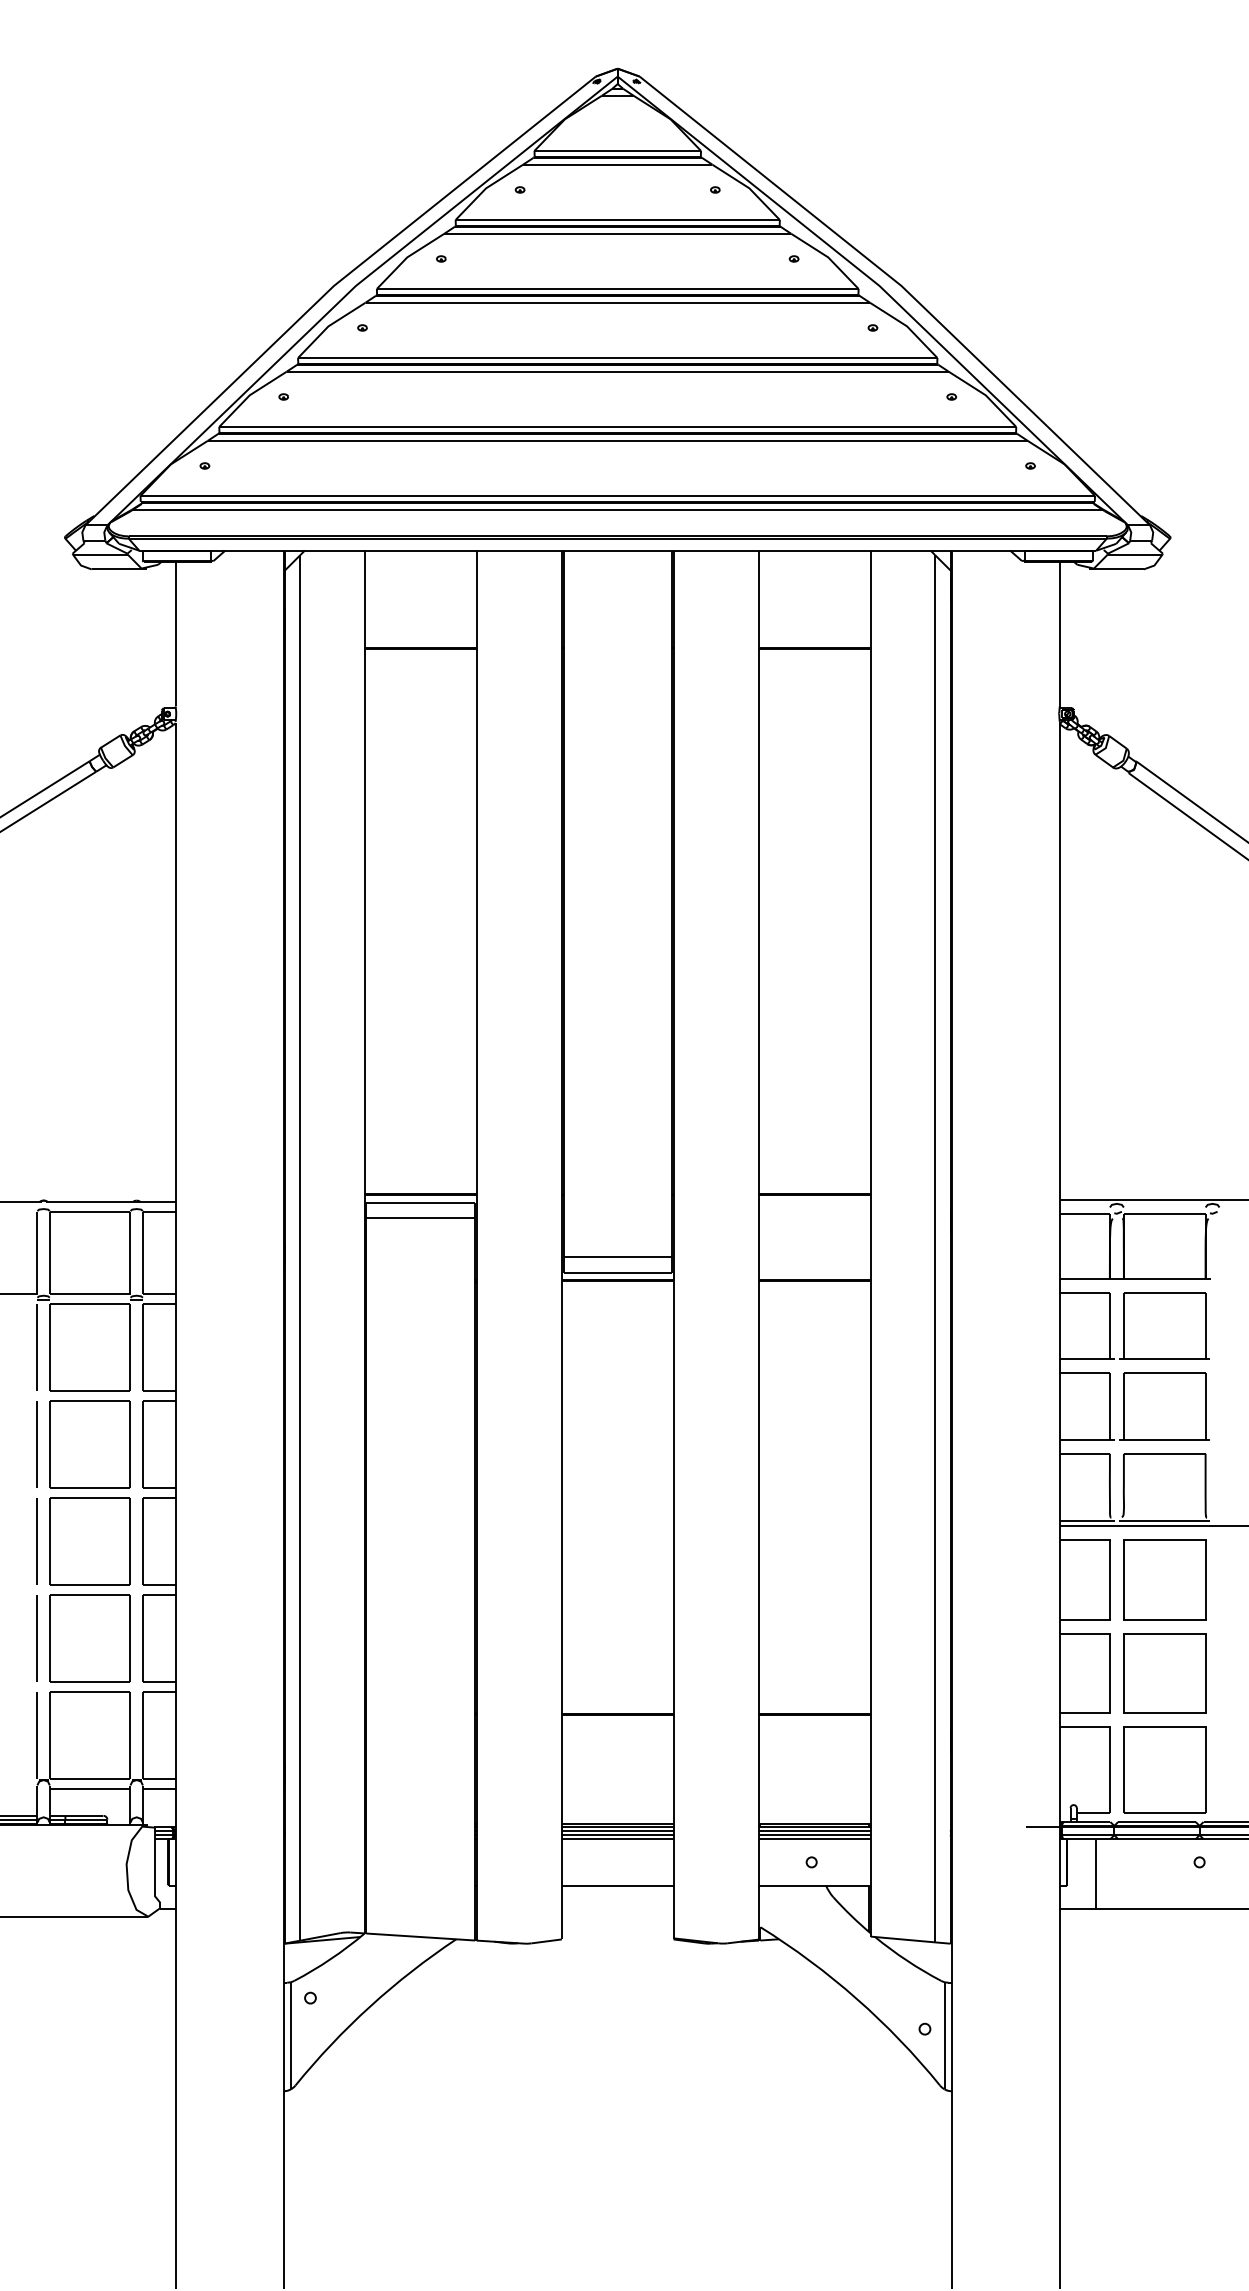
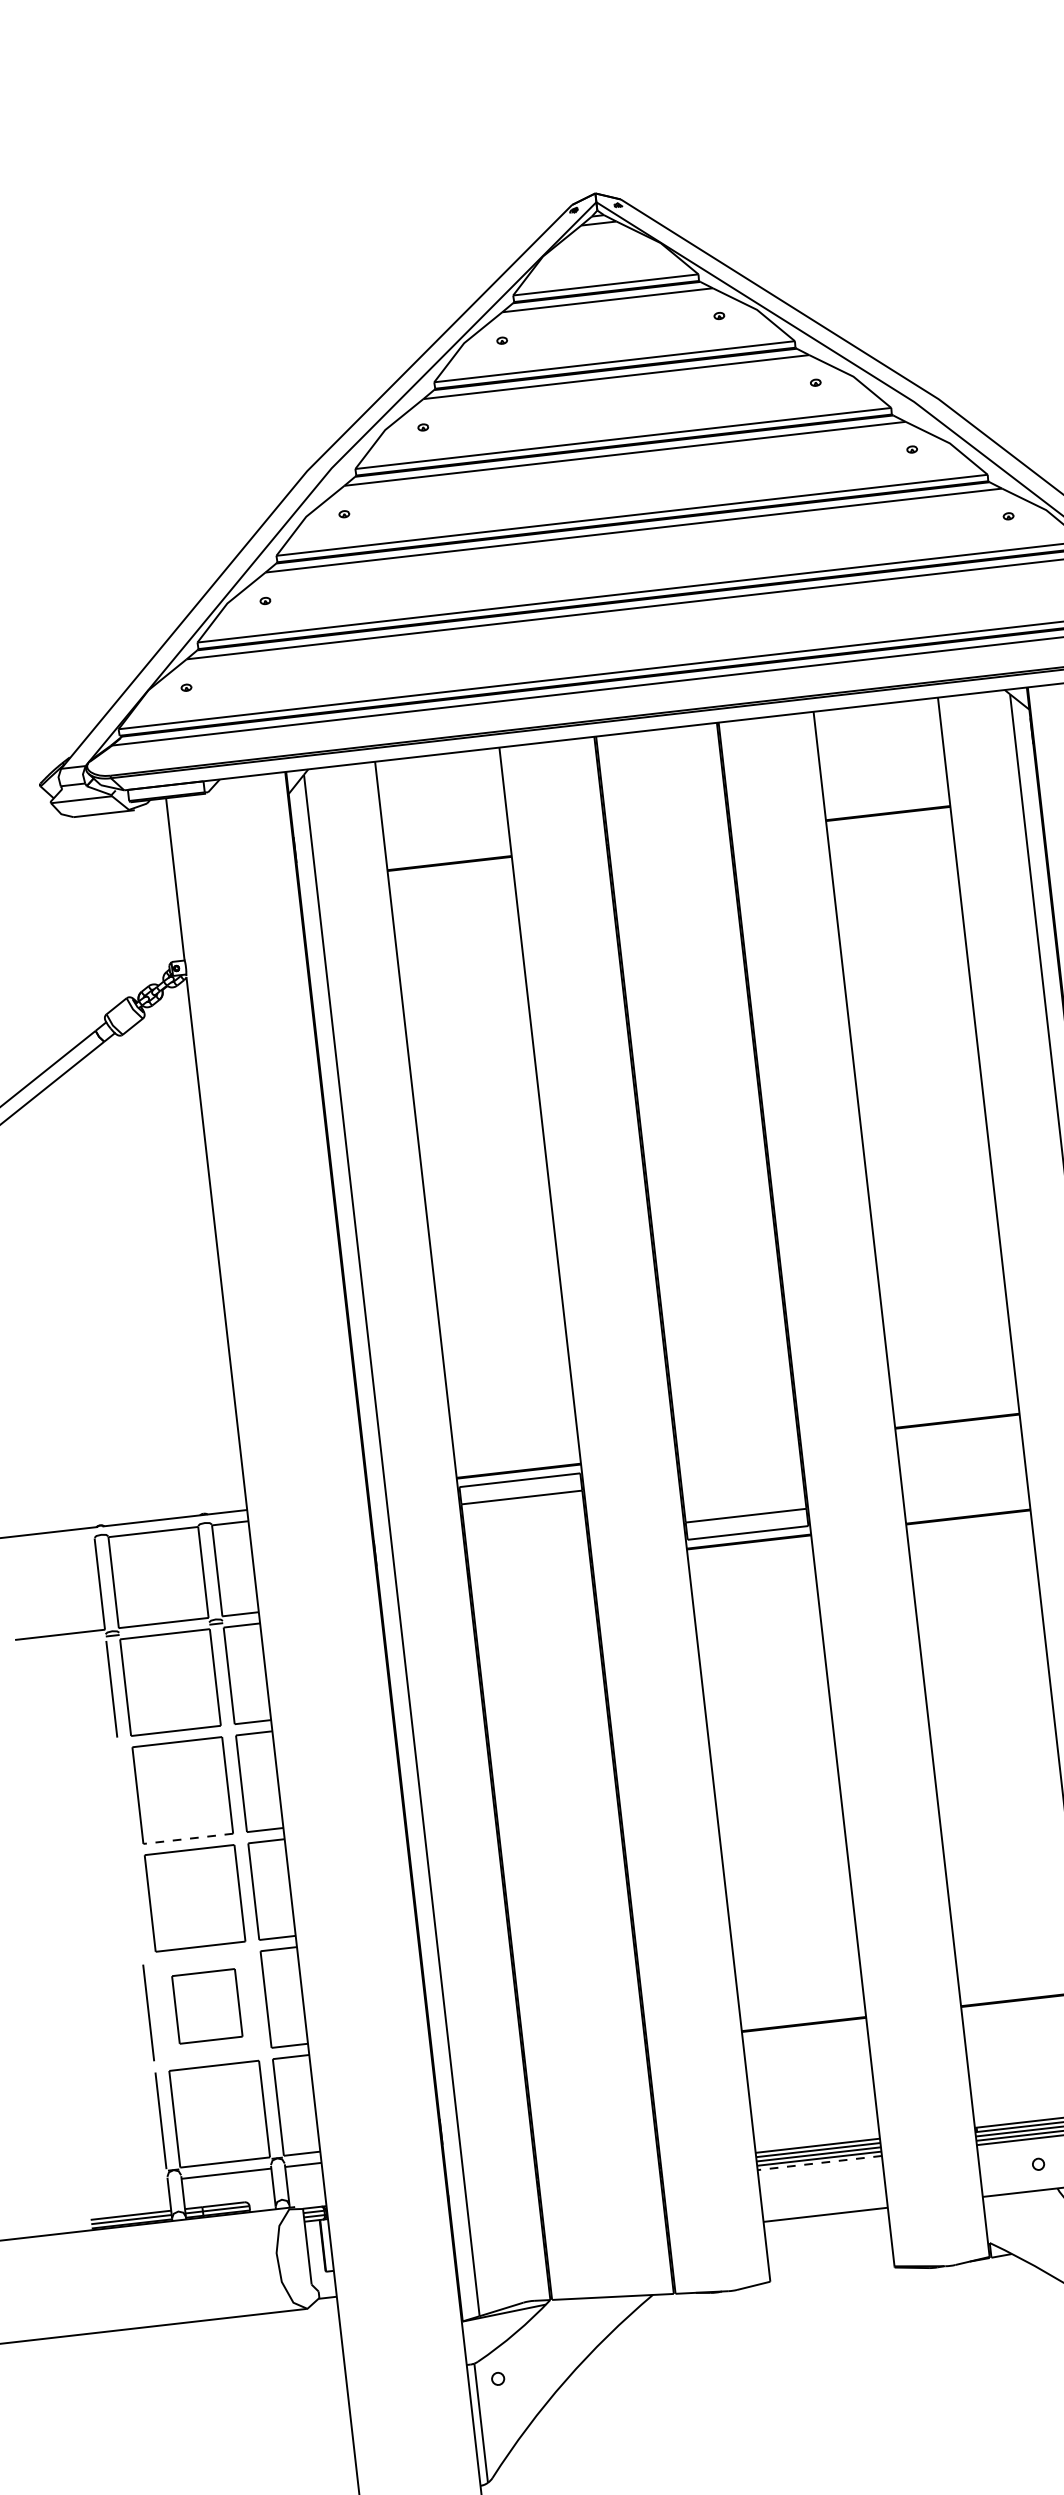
line: (36, 1444) -> (123, 1797), removed
line: (89, 1487) -> (187, 1838), solid -> dashed
line: (36, 1541) -> (135, 1905), removed
part: (89, 1638) -> (206, 2006), size x0.7
line: (617, 1839) -> (819, 2163), solid -> dashed

